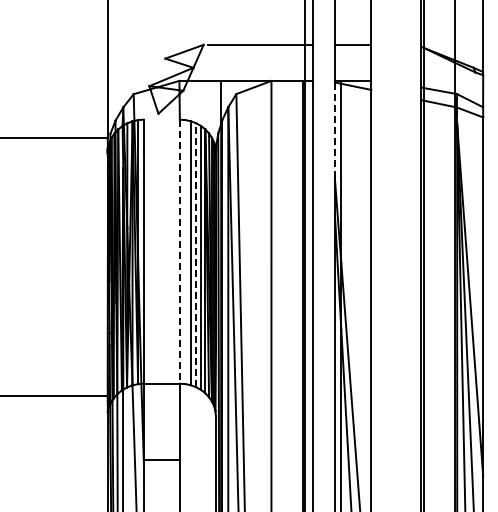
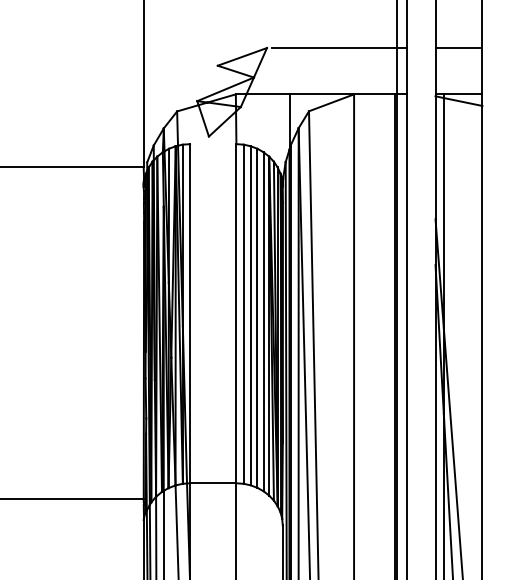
line: (334, 130) -> (435, 158), dashed -> solid
line: (179, 252) -> (235, 314), dashed -> solid
line: (185, 252) -> (243, 314), added
line: (196, 255) -> (257, 318), dashed -> solid

